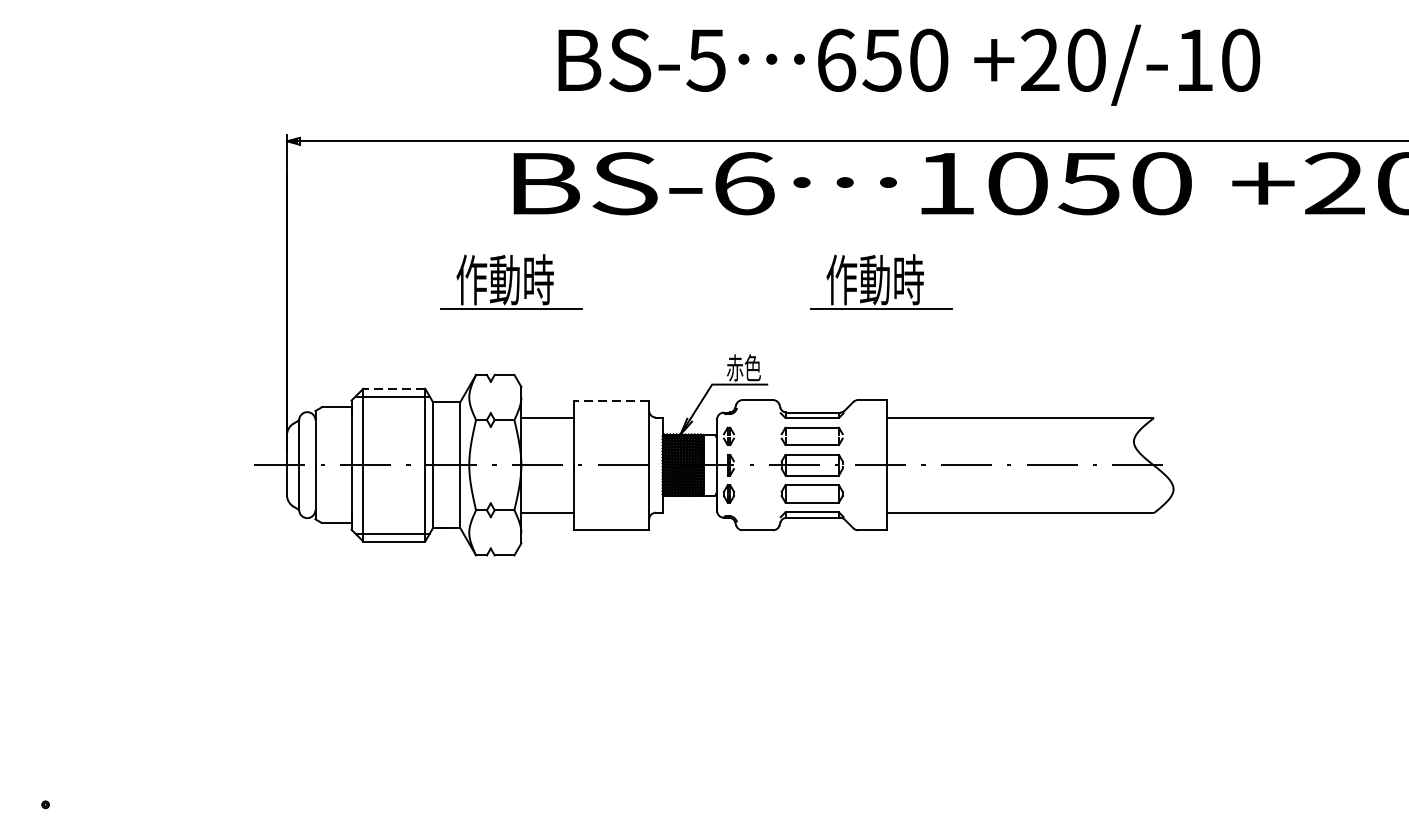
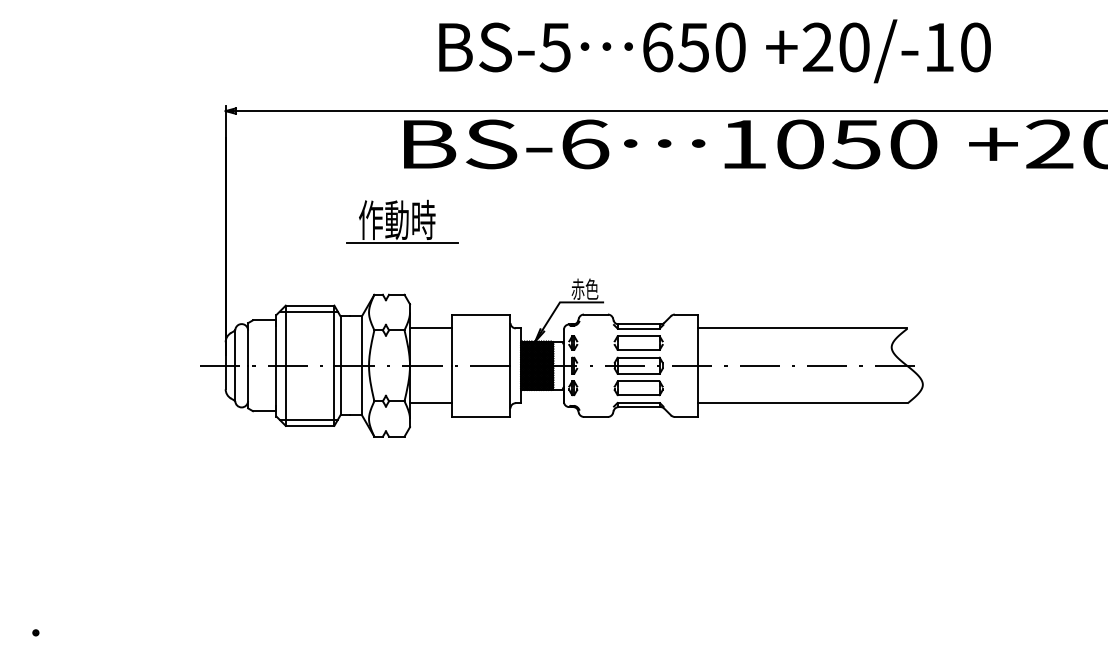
part: (881, 281) -> (693, 221), removed
line: (393, 388) -> (309, 305), dashed -> solid
line: (611, 401) -> (480, 315), dashed -> solid

